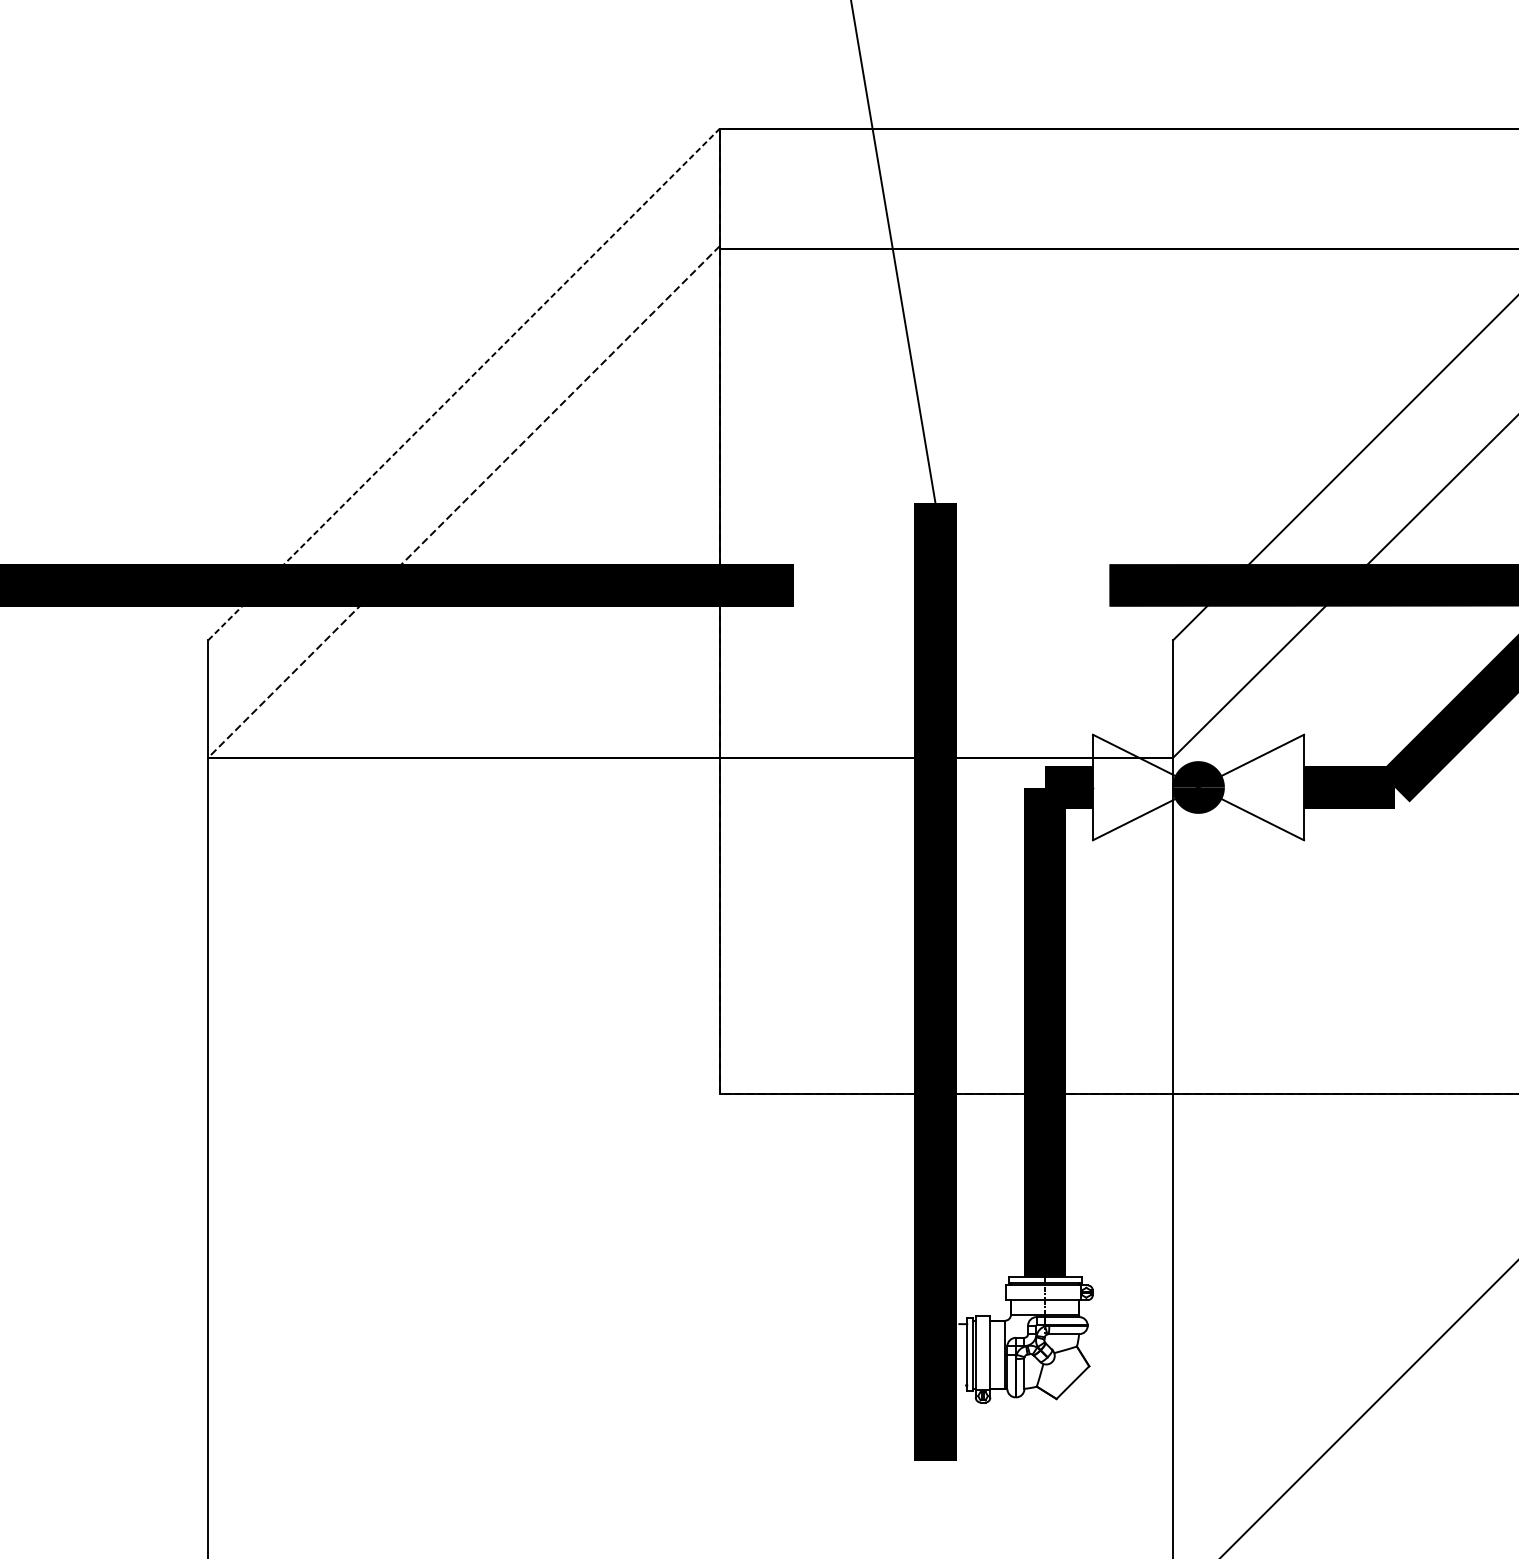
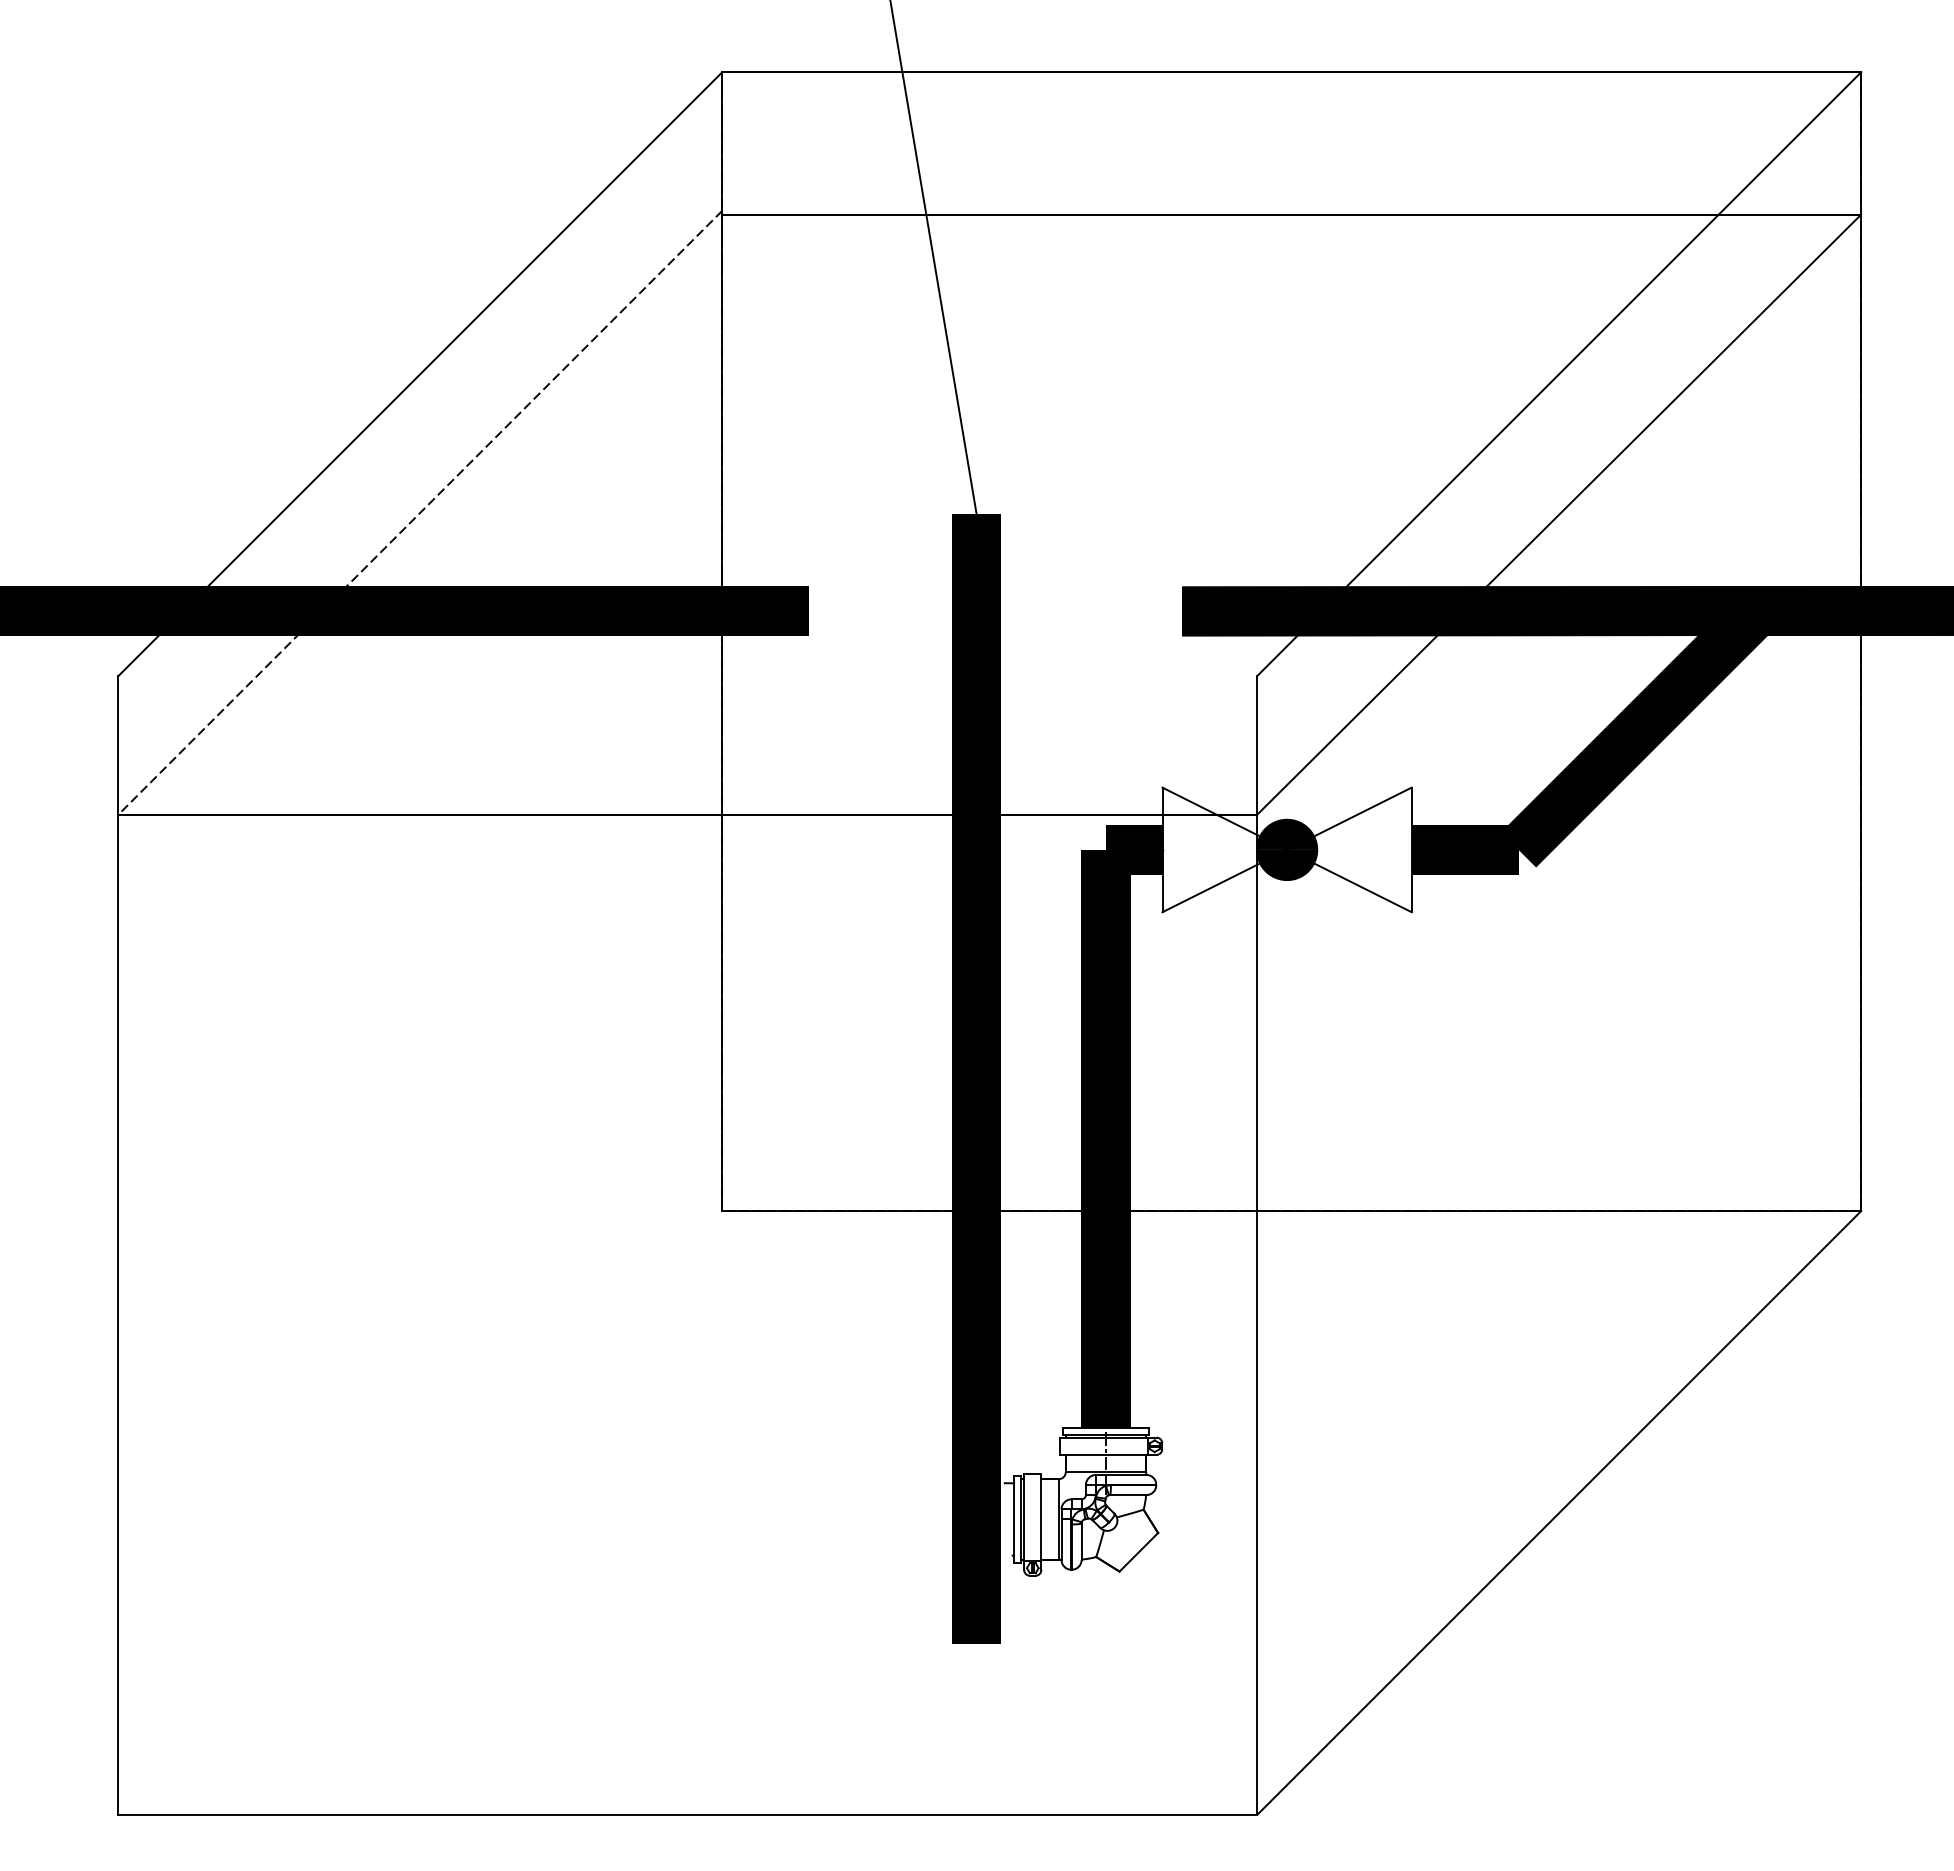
line: (464, 384) -> (420, 374), dashed -> solid

